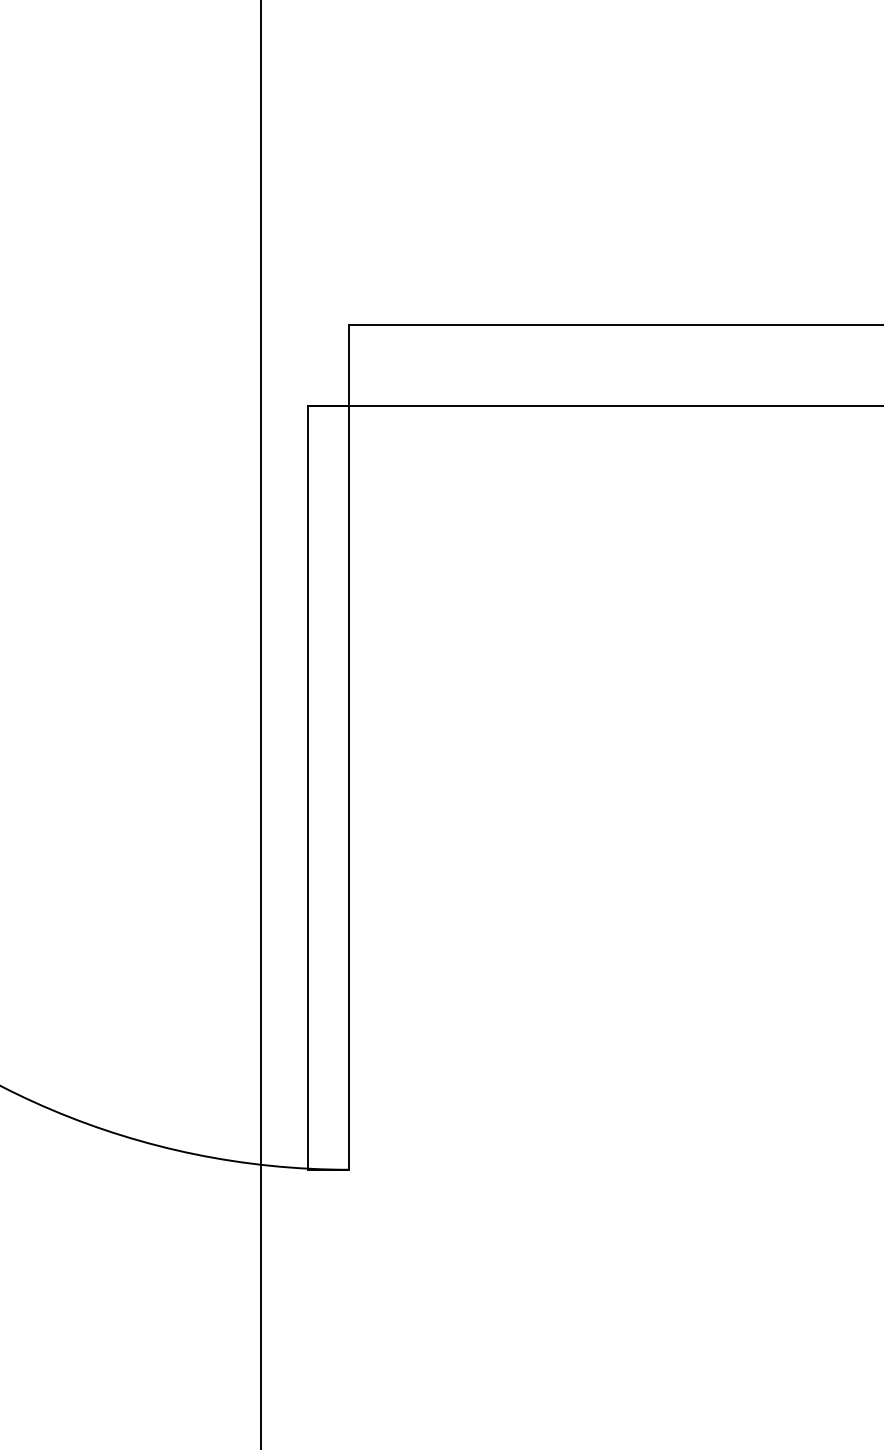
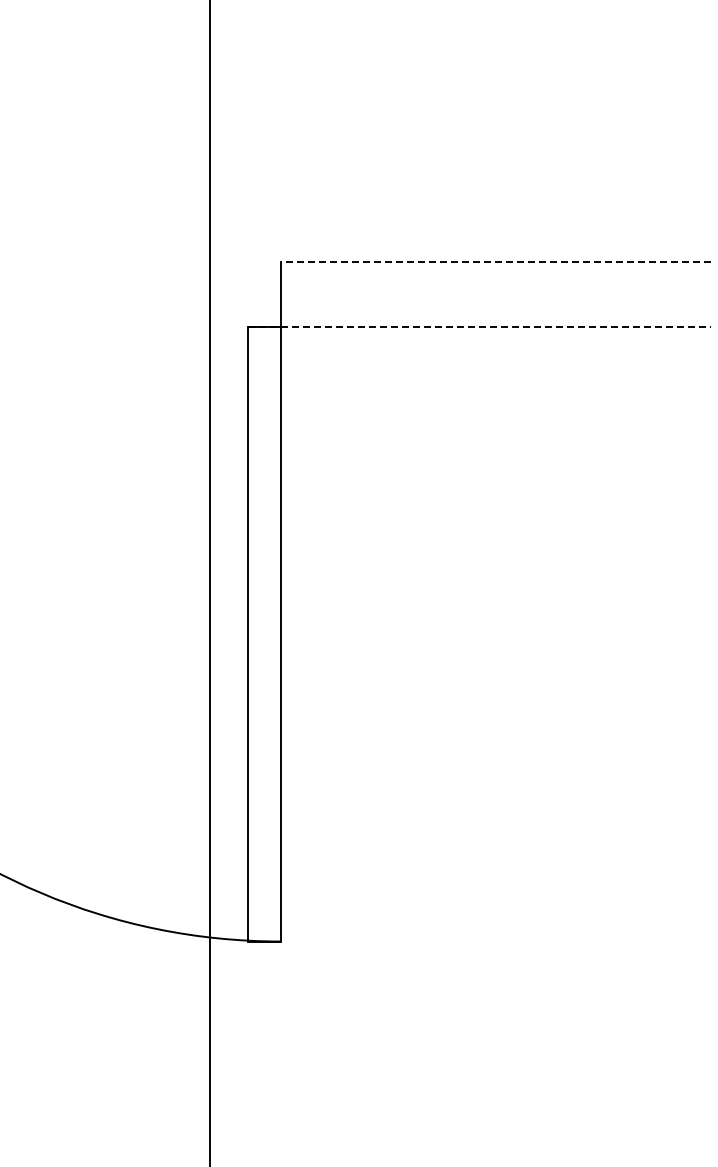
line: (615, 324) -> (495, 261), solid -> dashed
line: (595, 406) -> (479, 327), solid -> dashed

